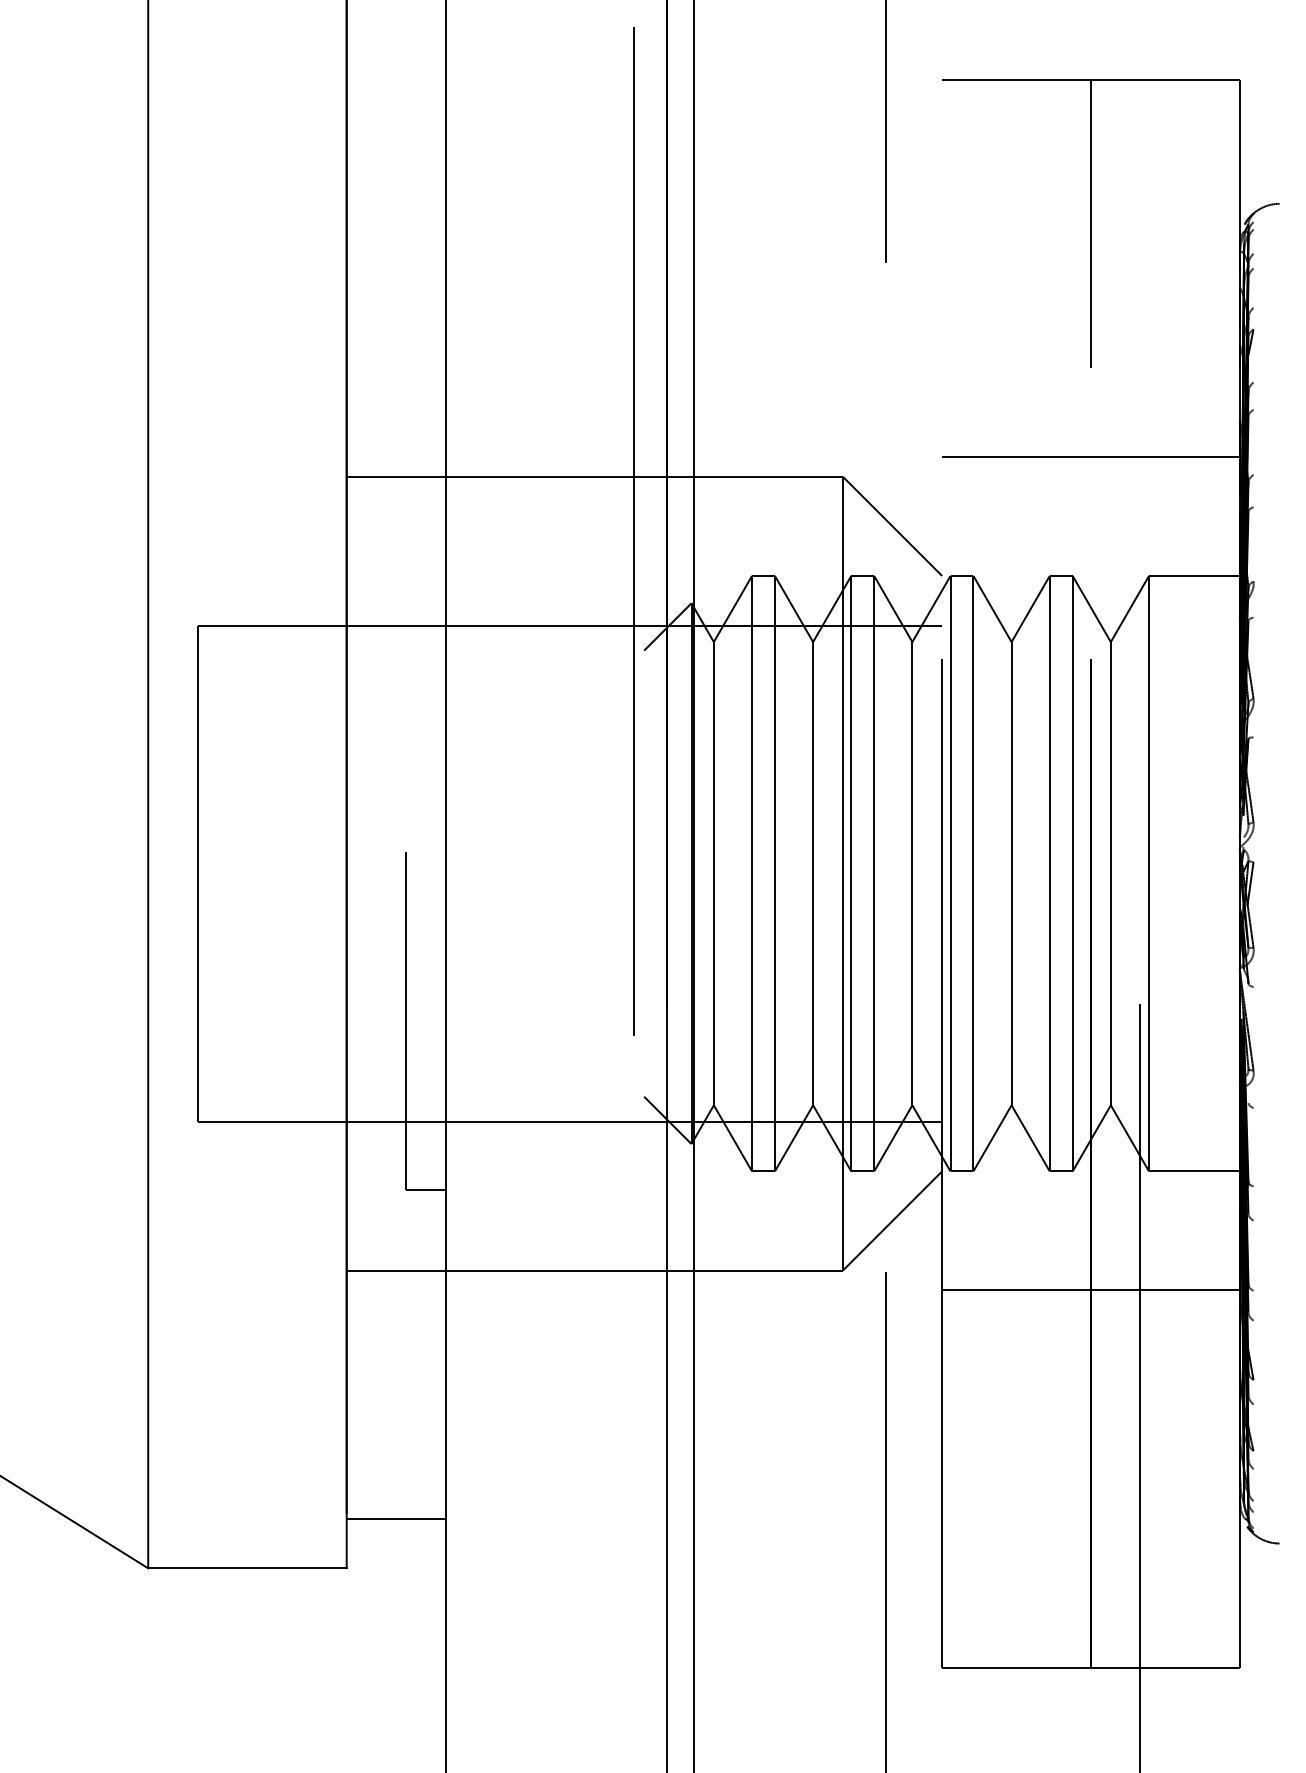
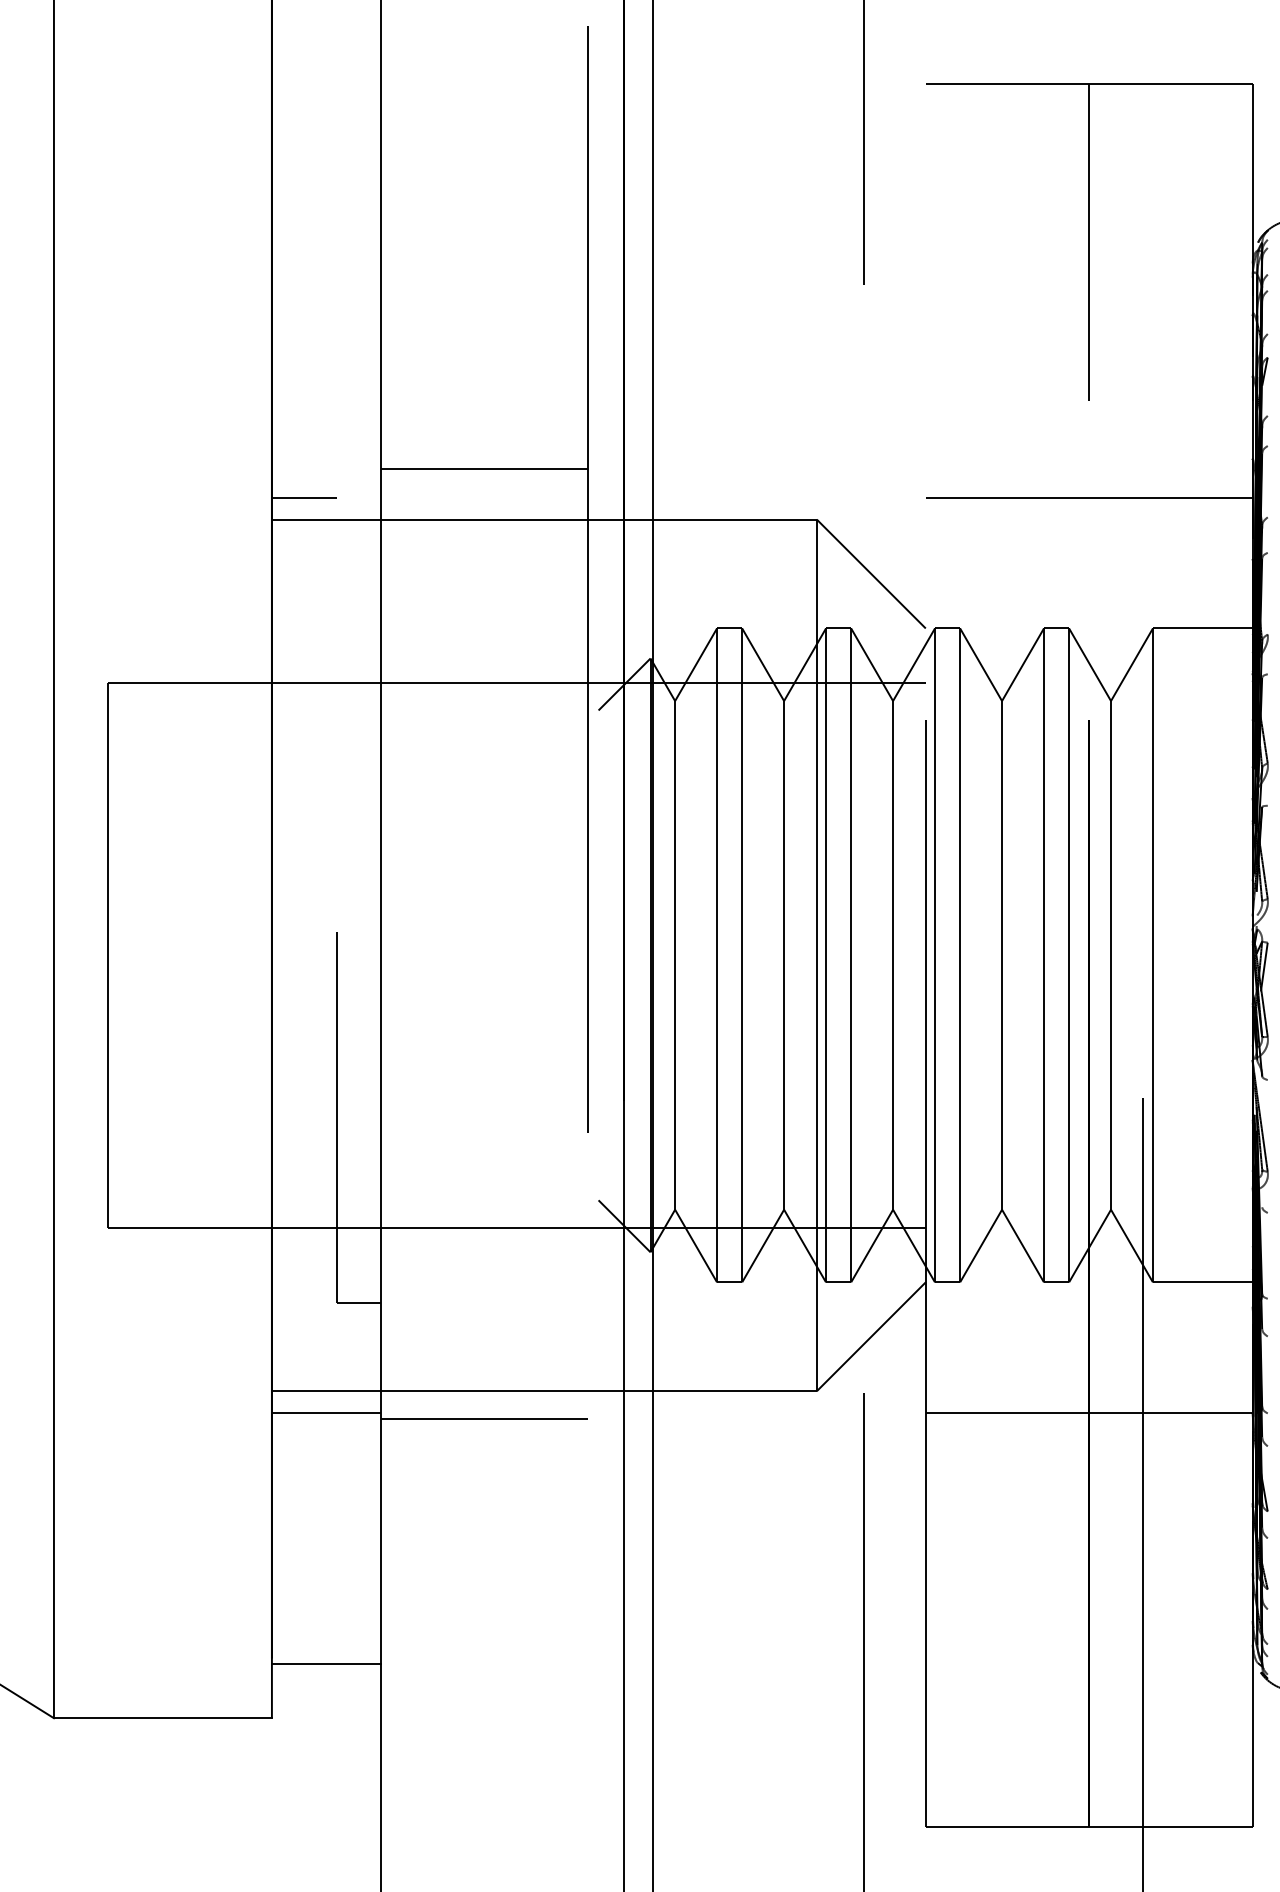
line: (539, 431) -> (483, 469), added
line: (376, 456) -> (304, 497), added
line: (395, 1290) -> (325, 1413), added
line: (539, 1295) -> (483, 1418), added

